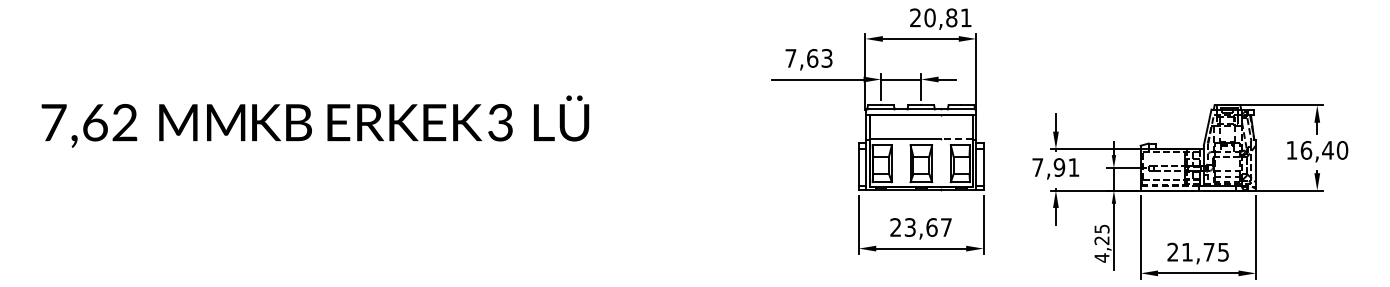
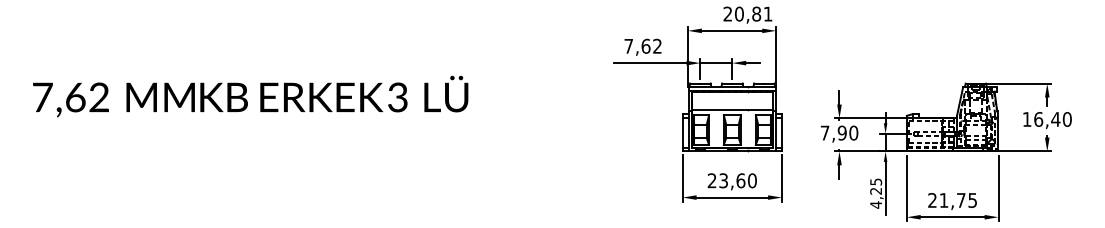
text: (826, 58) -> (657, 46), 7,63 -> 7,62
line: (956, 138) -> (760, 110), dashed -> solid
text: (1073, 167) -> (853, 133), 7,91 -> 7,90
text: (946, 227) -> (752, 180), 23,67 -> 23,60

